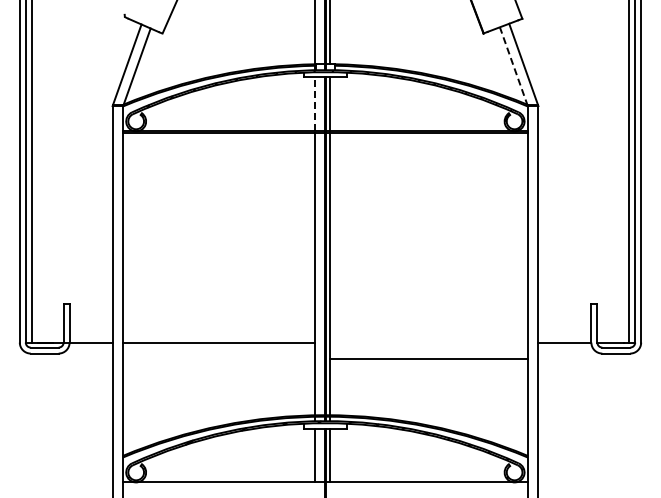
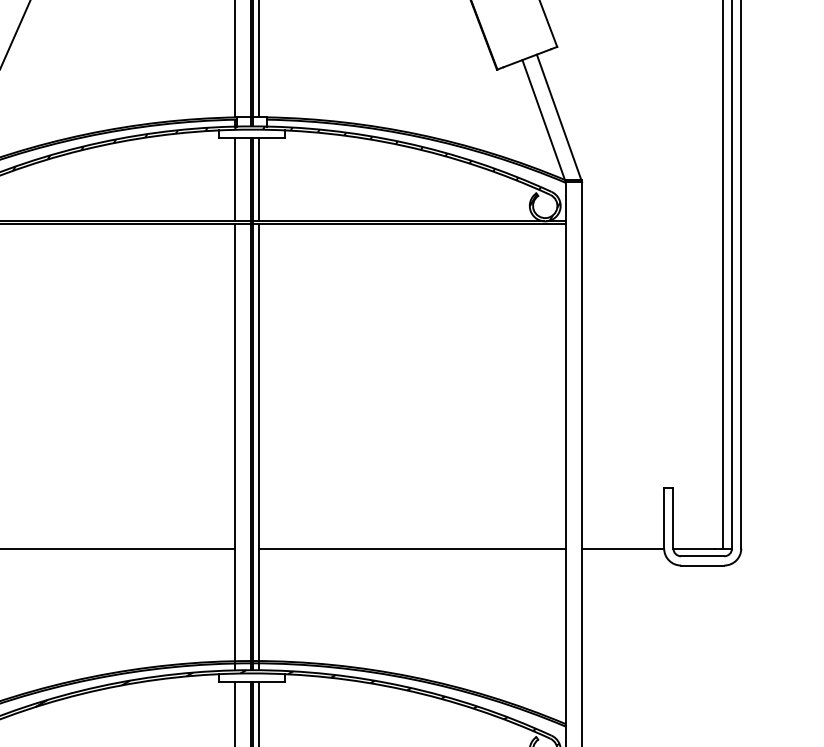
line: (513, 66) -> (543, 120), dashed -> solid
line: (314, 104) -> (235, 179), dashed -> solid
line: (428, 358) -> (411, 548), moved

